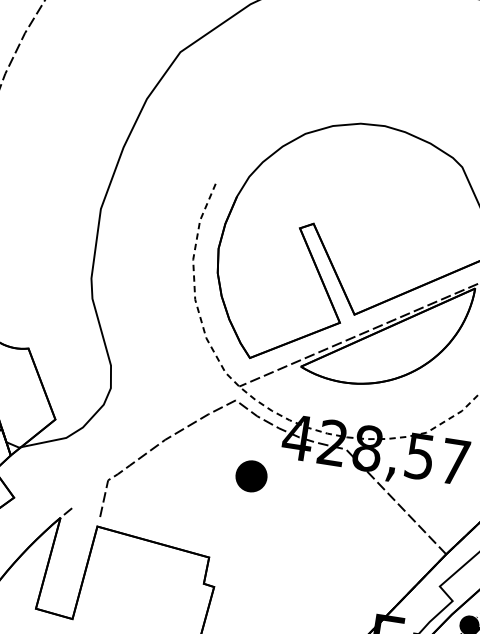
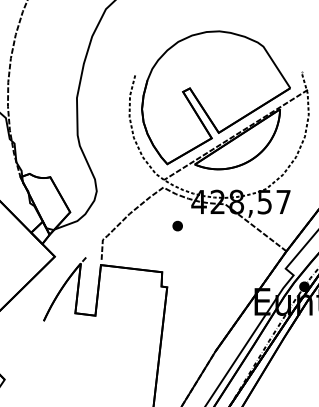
part: (251, 474) -> (177, 225), size x0.62

